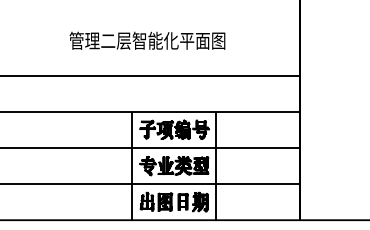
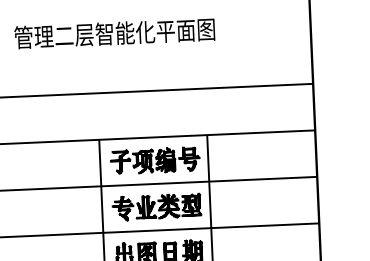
text: (147, 40) -> (114, 33), moved

